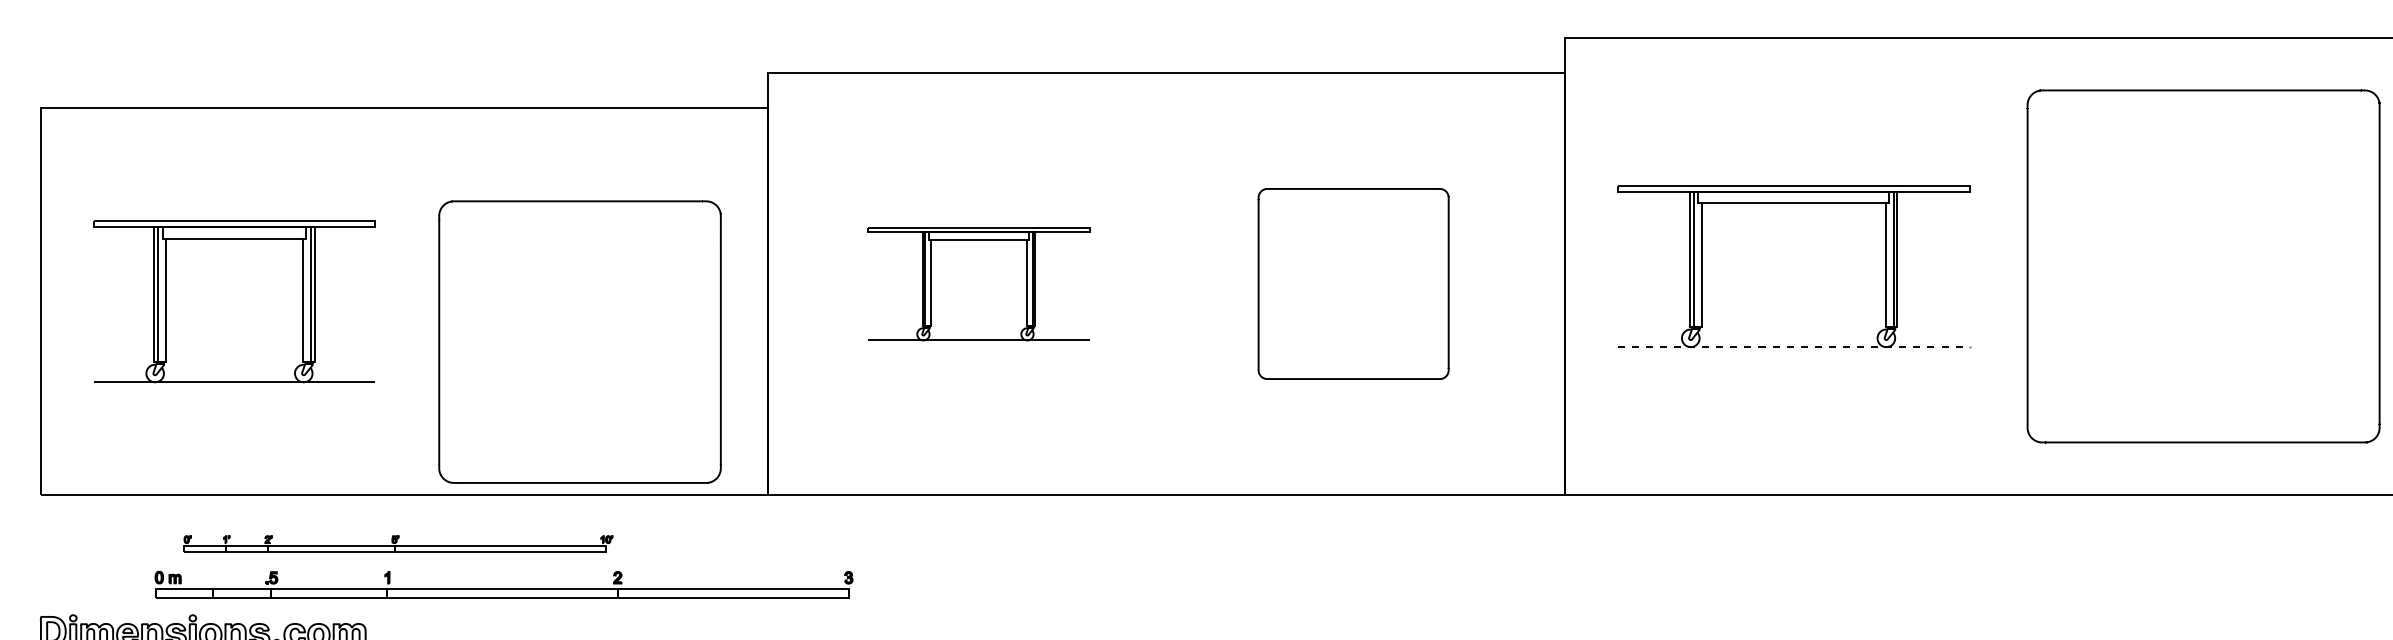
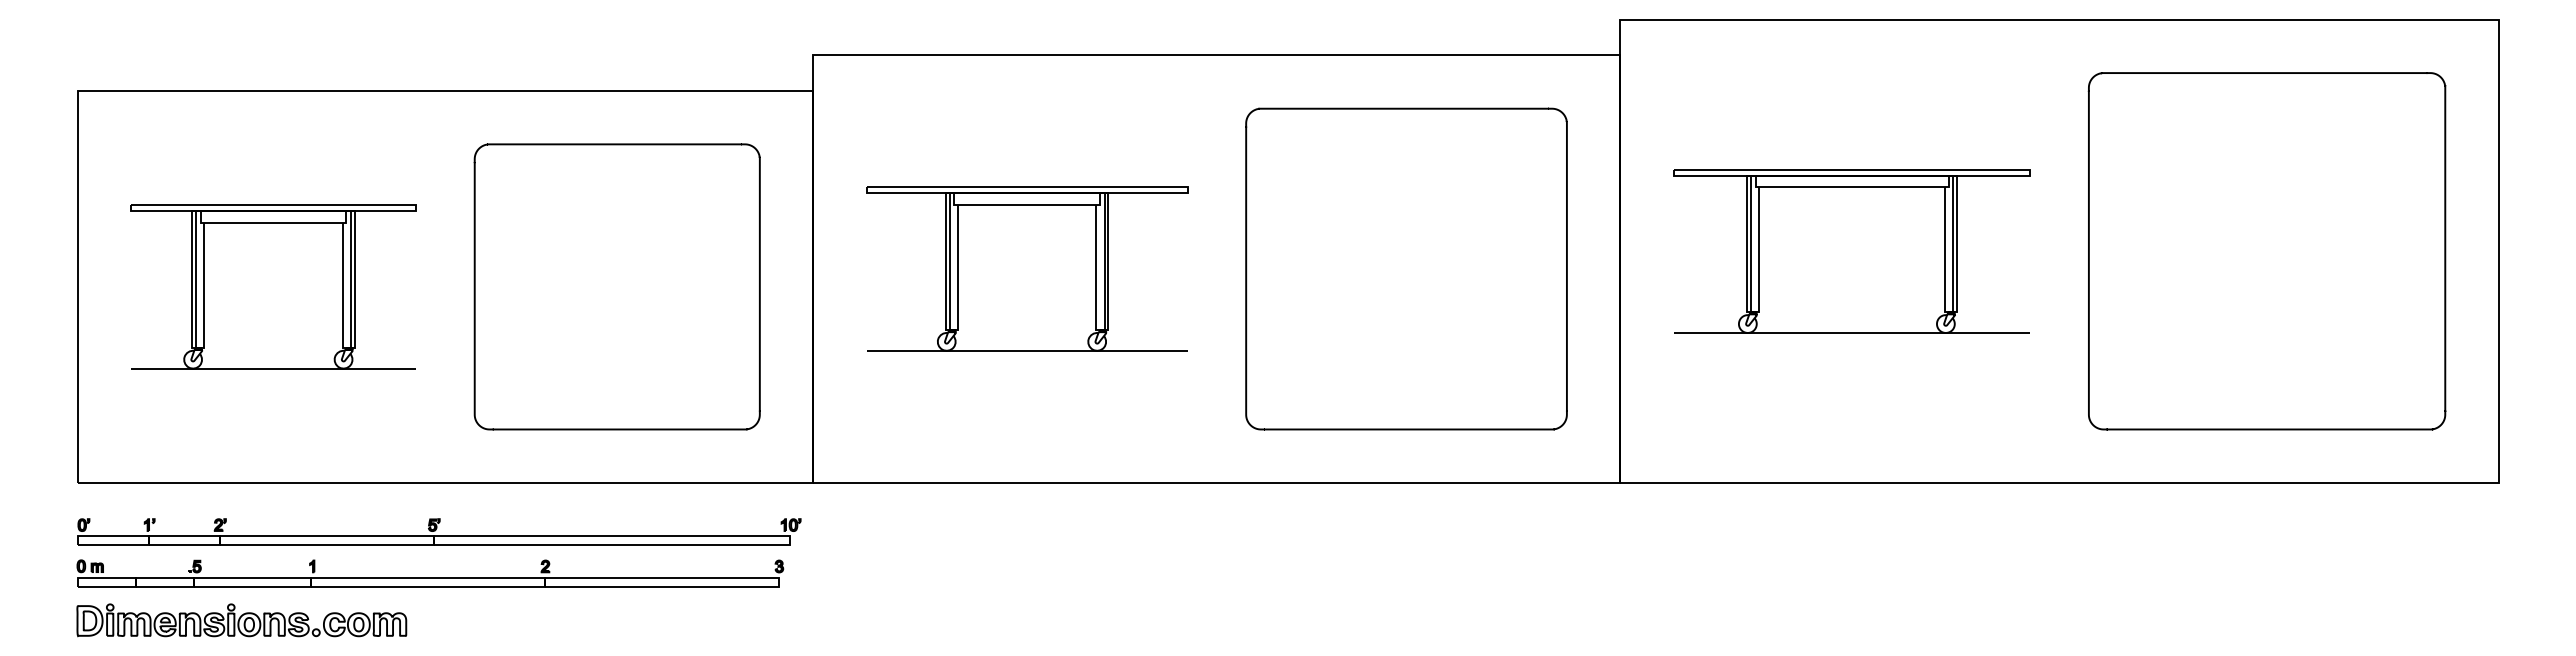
part: (979, 283) -> (1027, 268), size x1.43
part: (1353, 283) -> (1406, 268), size x1.67
part: (579, 341) -> (616, 286), moved
line: (1794, 346) -> (1852, 332), dashed -> solid
part: (398, 543) -> (439, 531), size x1.67
part: (504, 584) -> (430, 573), moved

